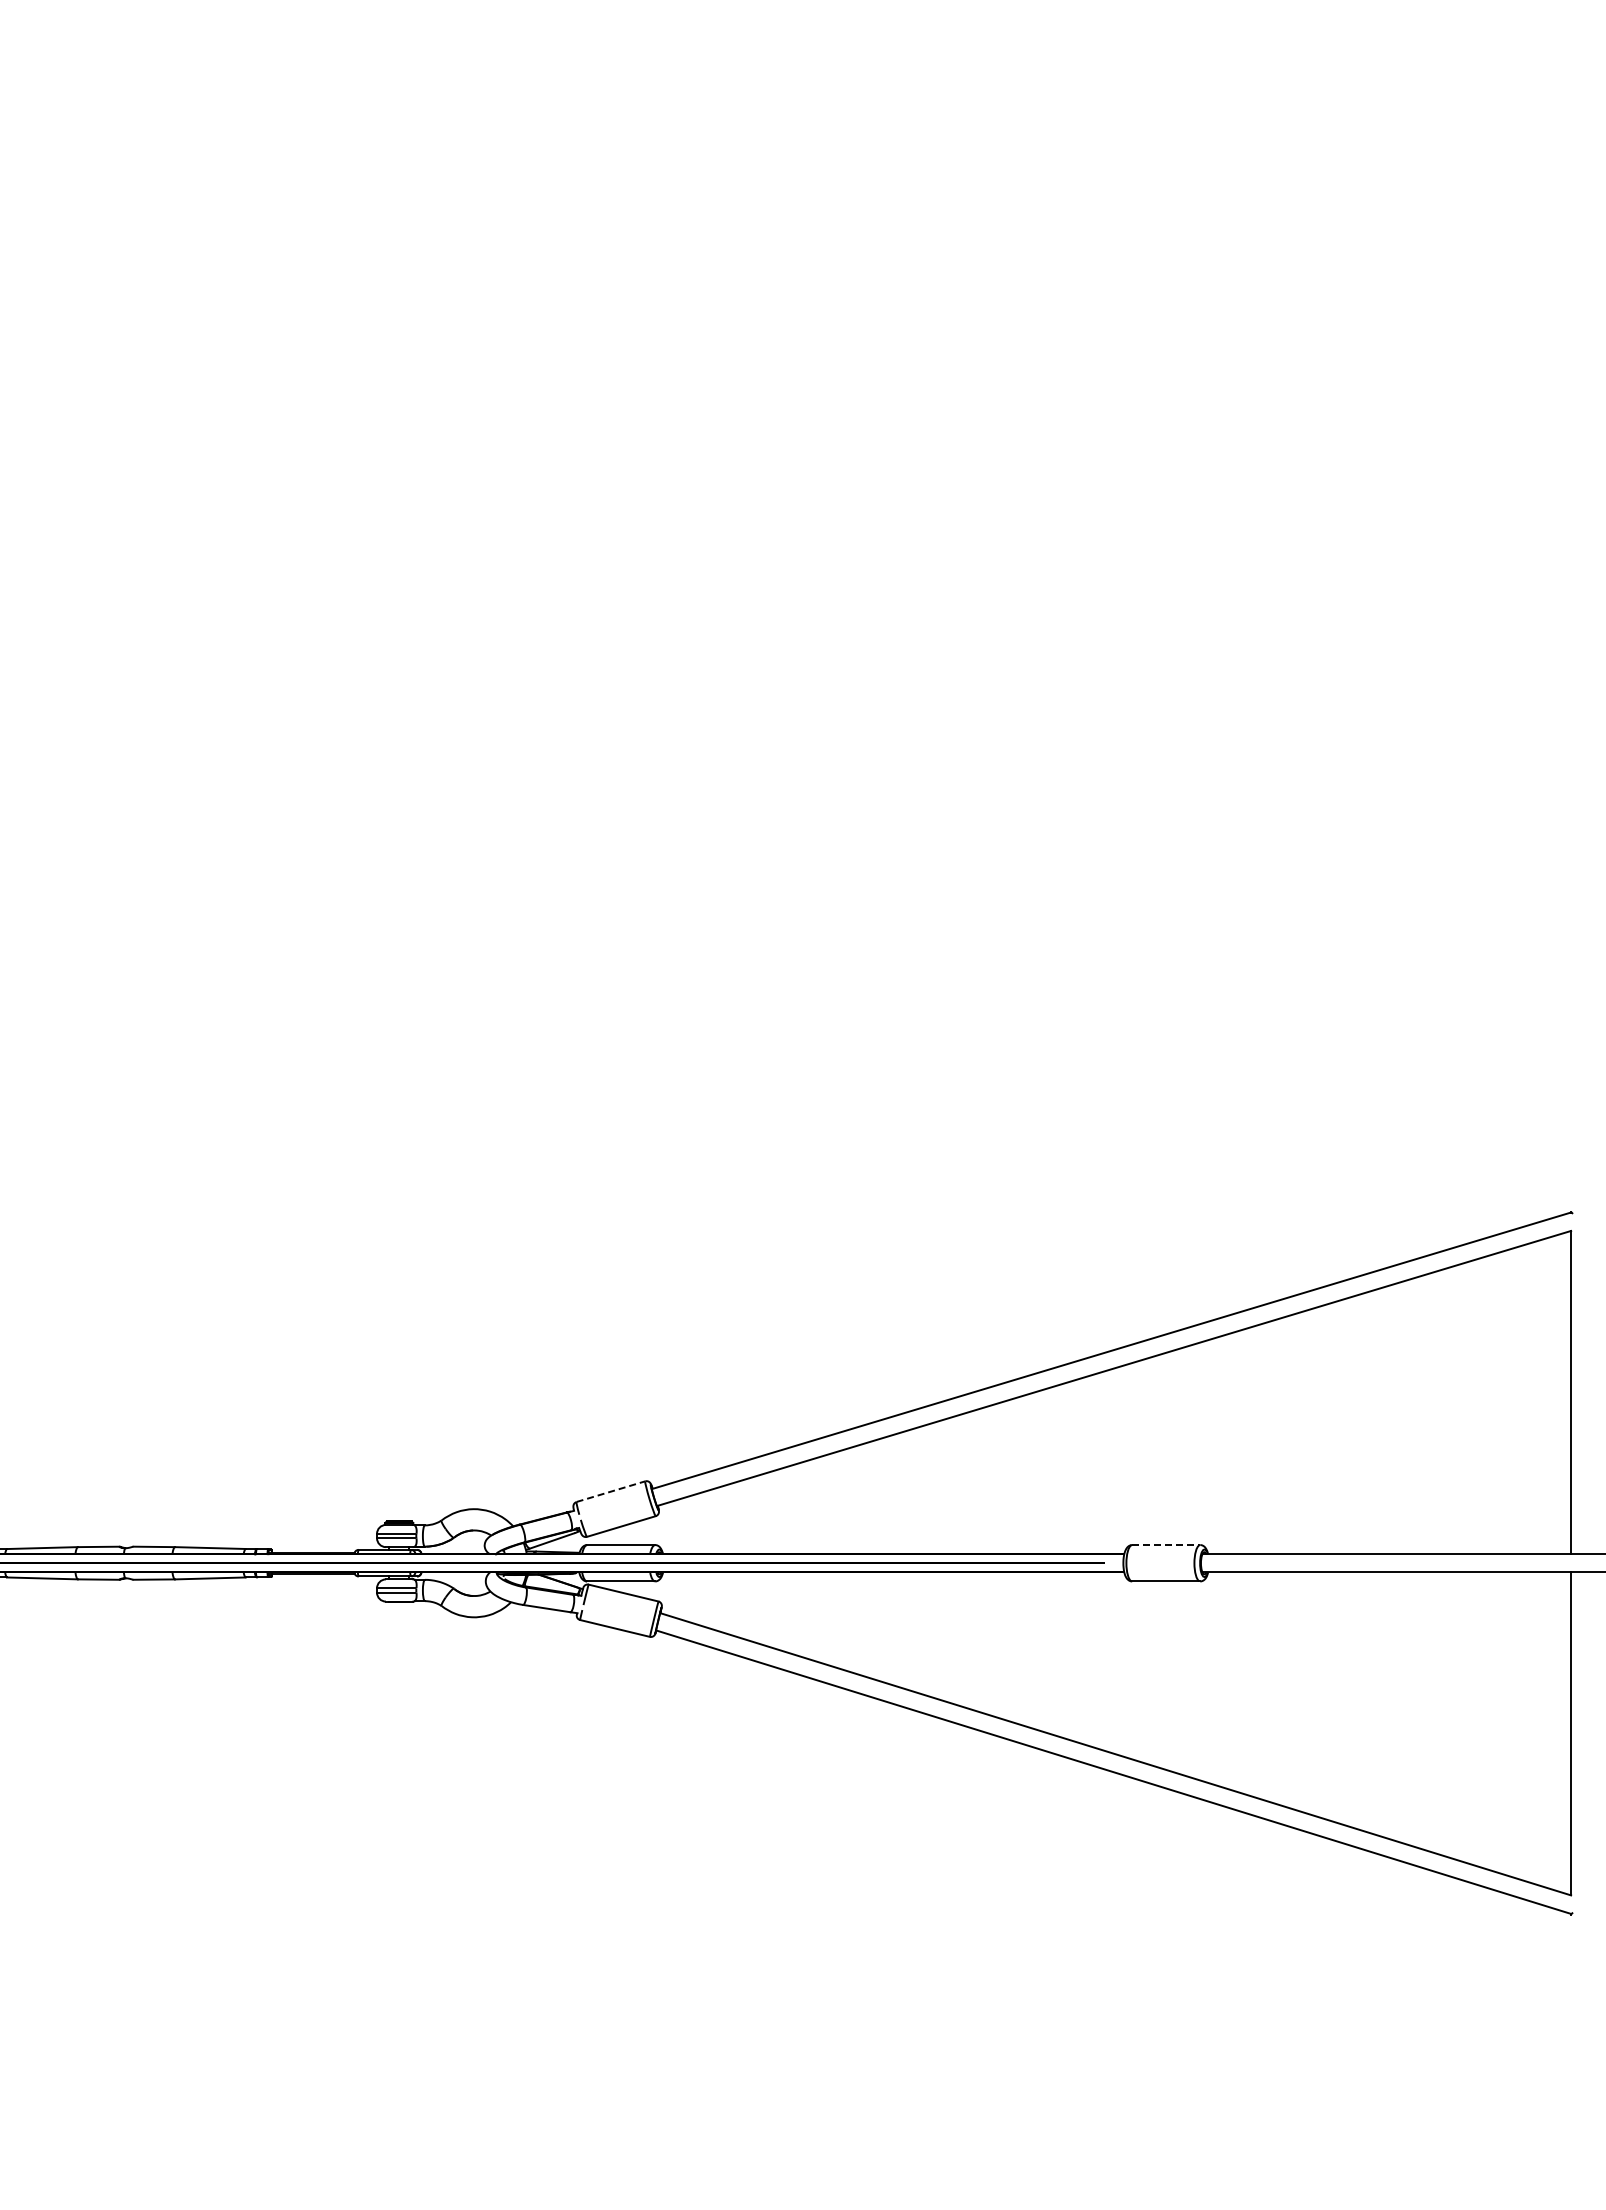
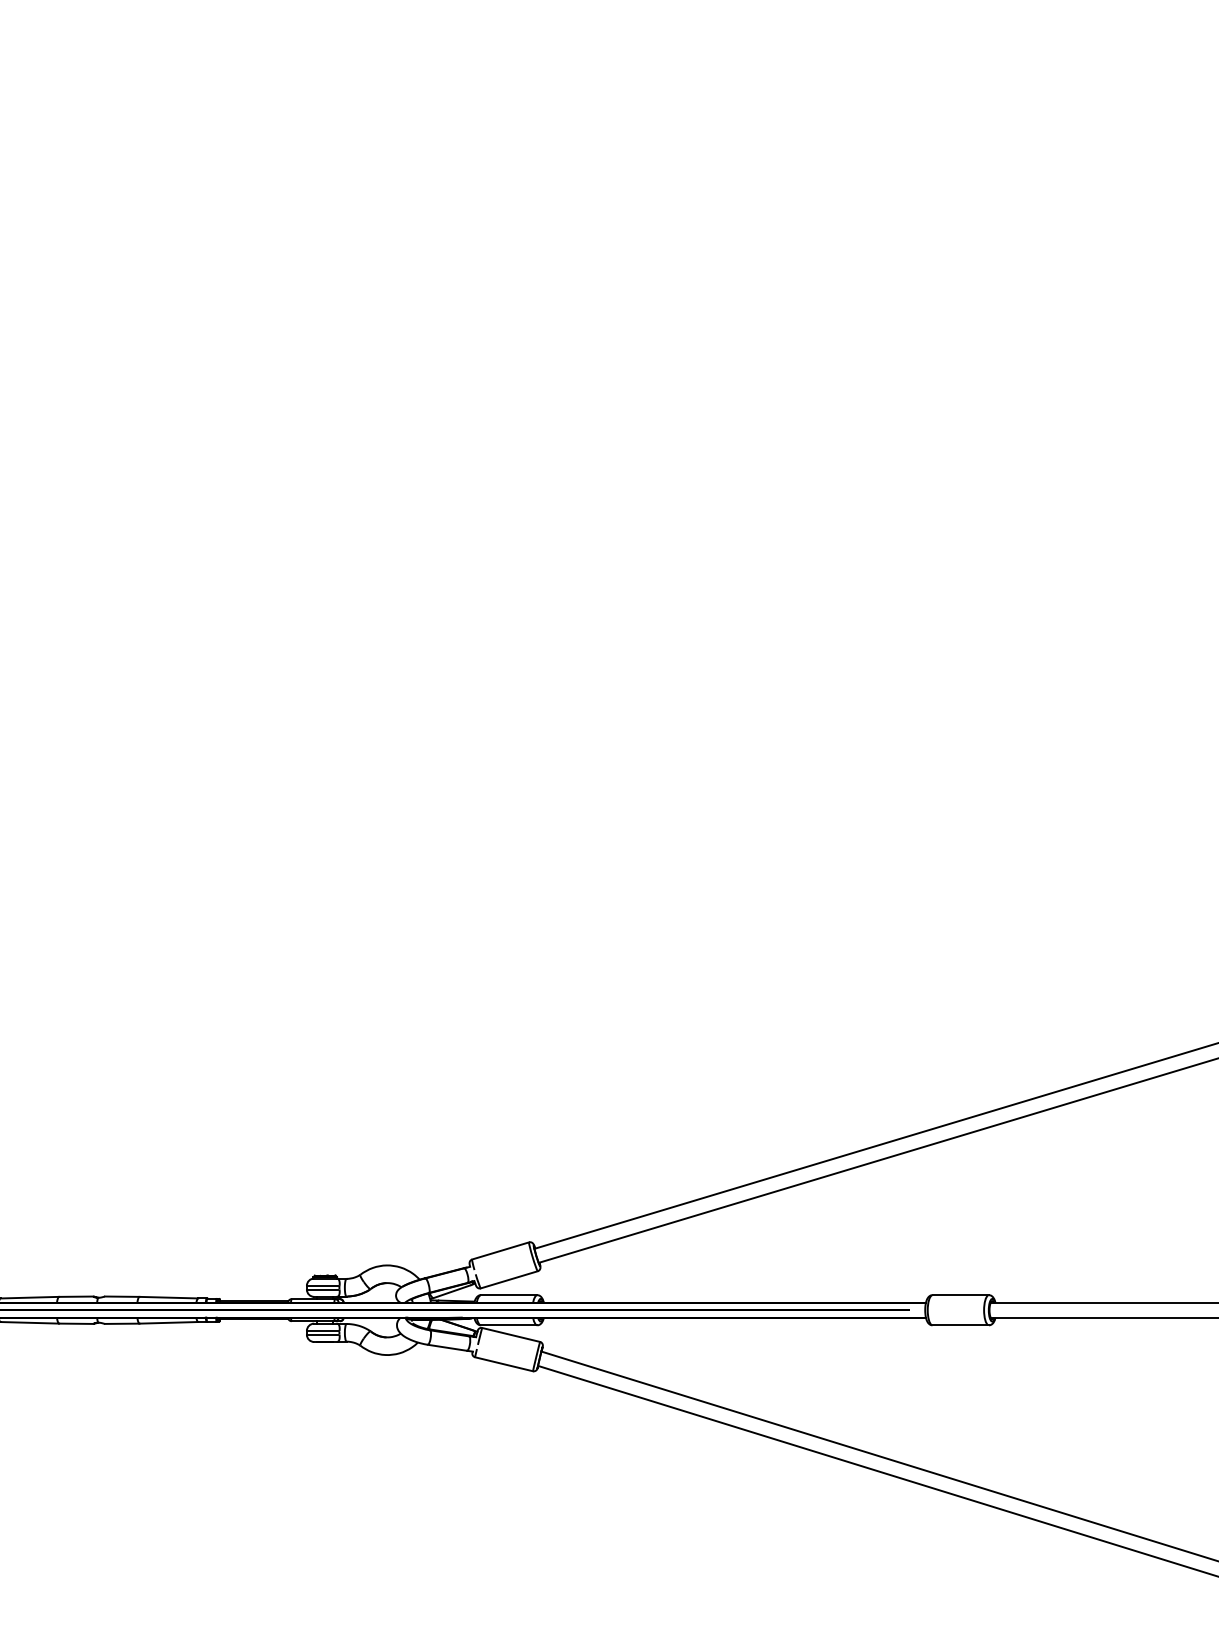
line: (610, 1491) -> (500, 1250), dashed -> solid
line: (1166, 1545) -> (960, 1295), dashed -> solid

